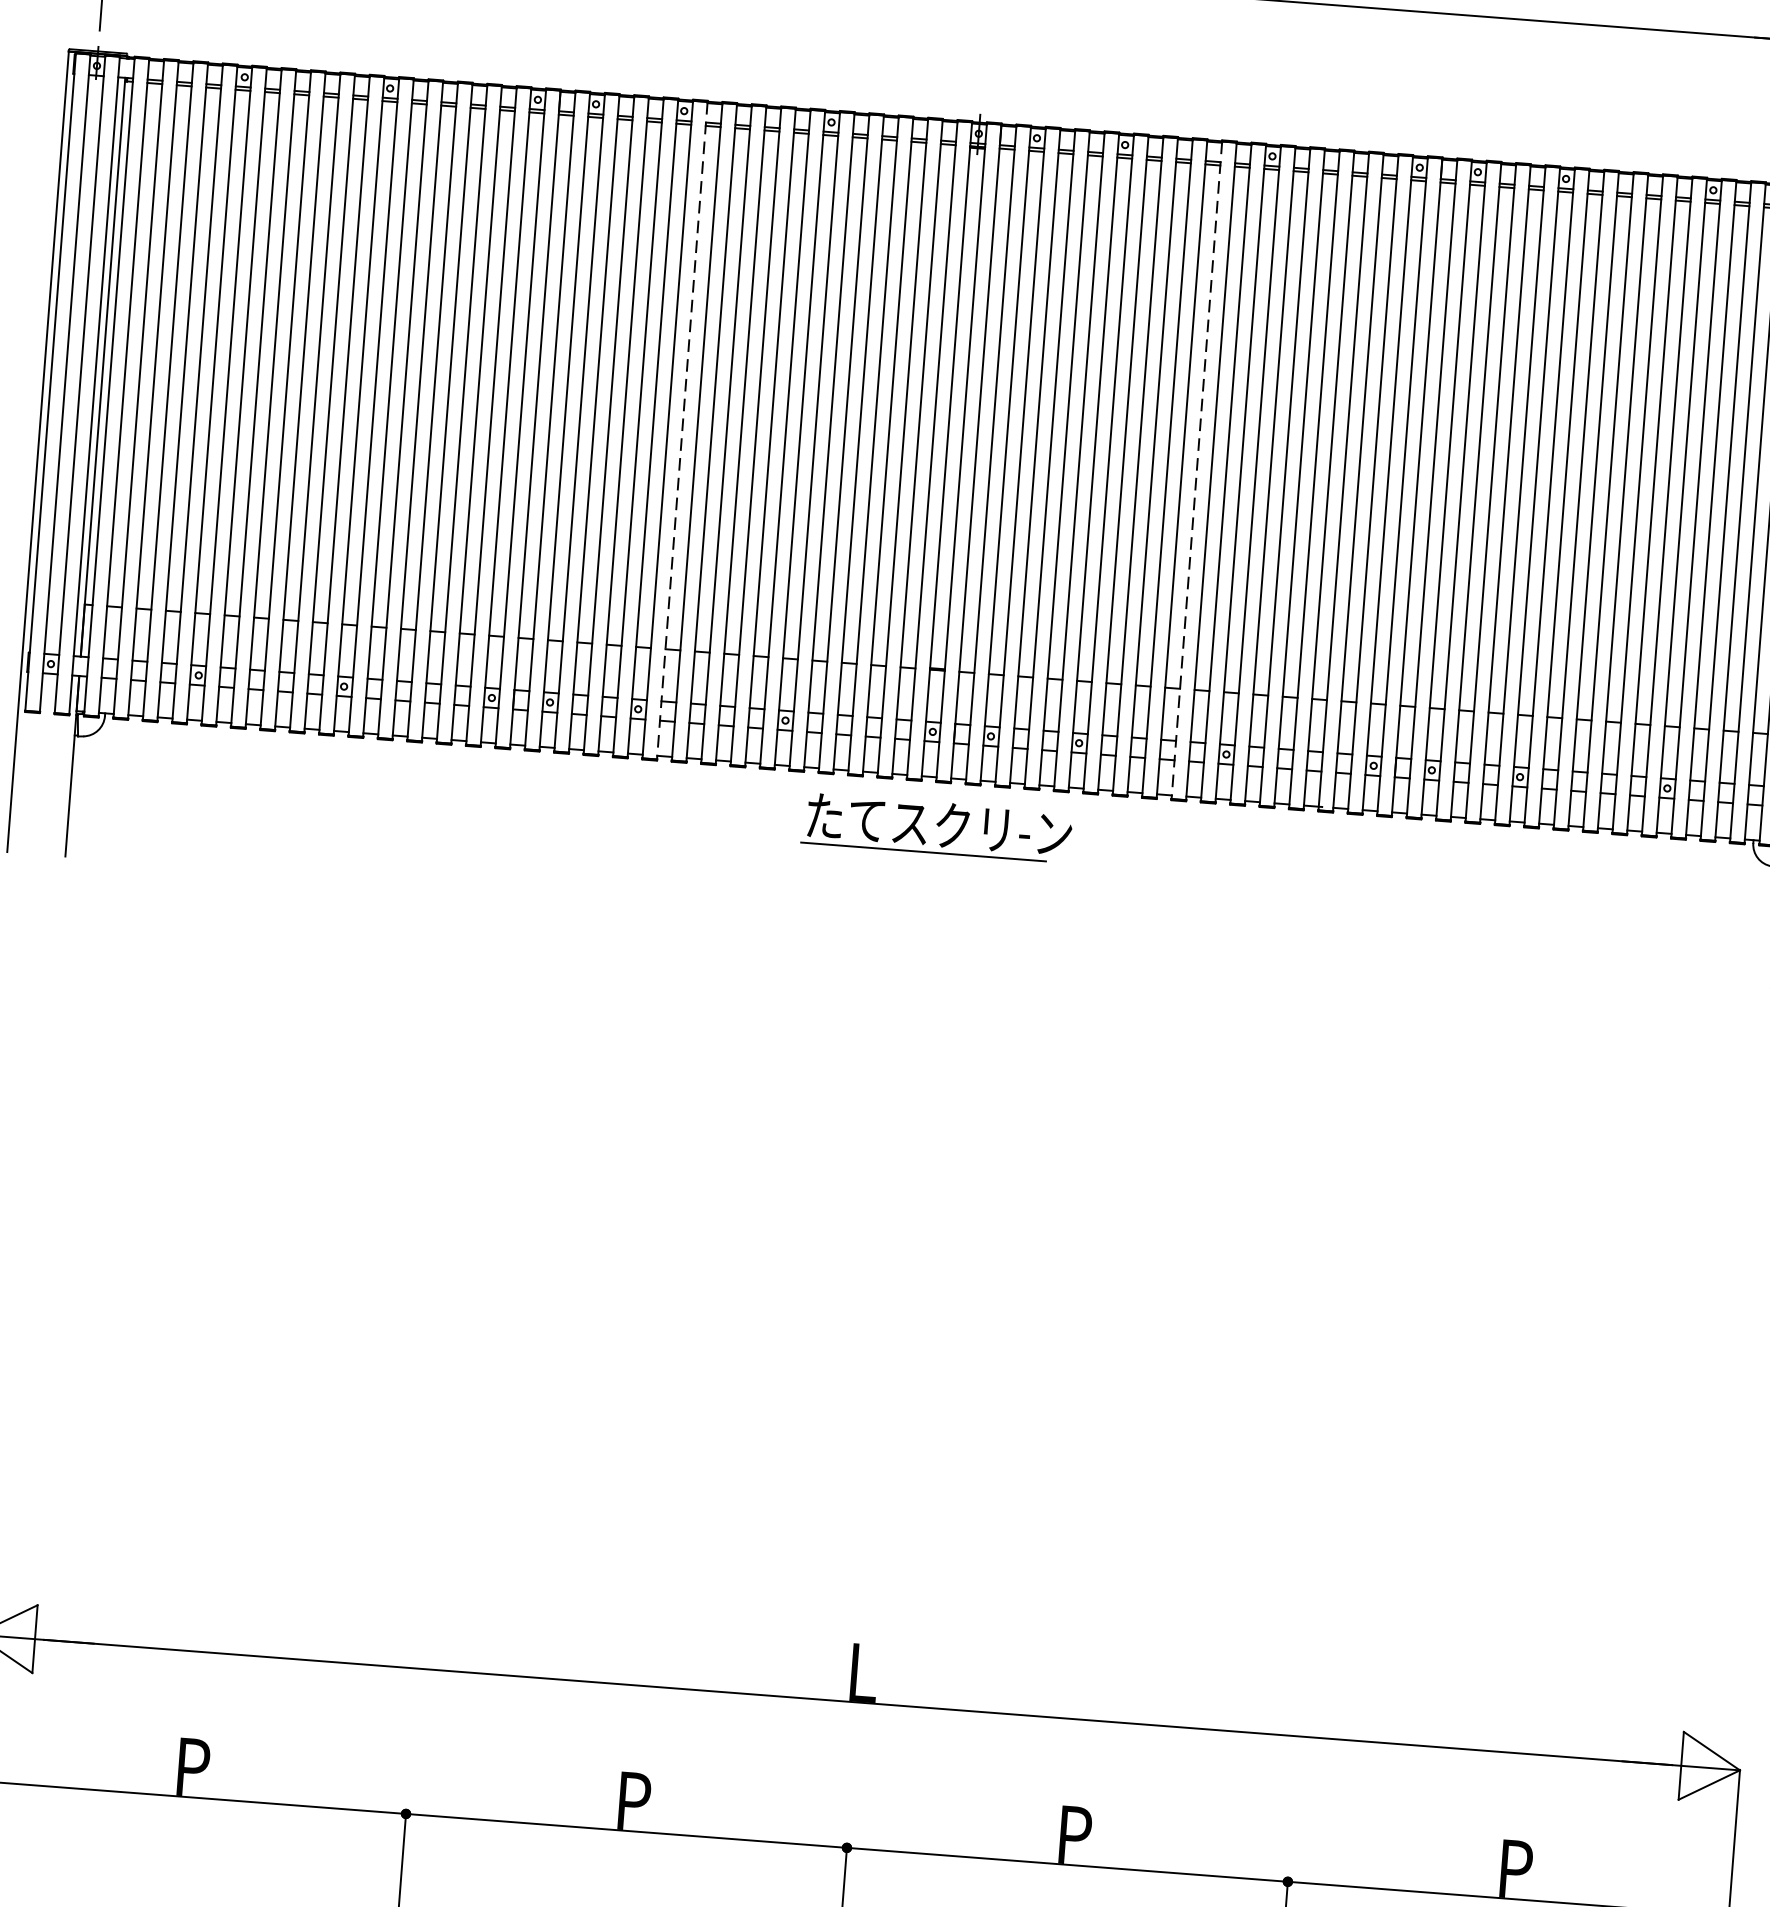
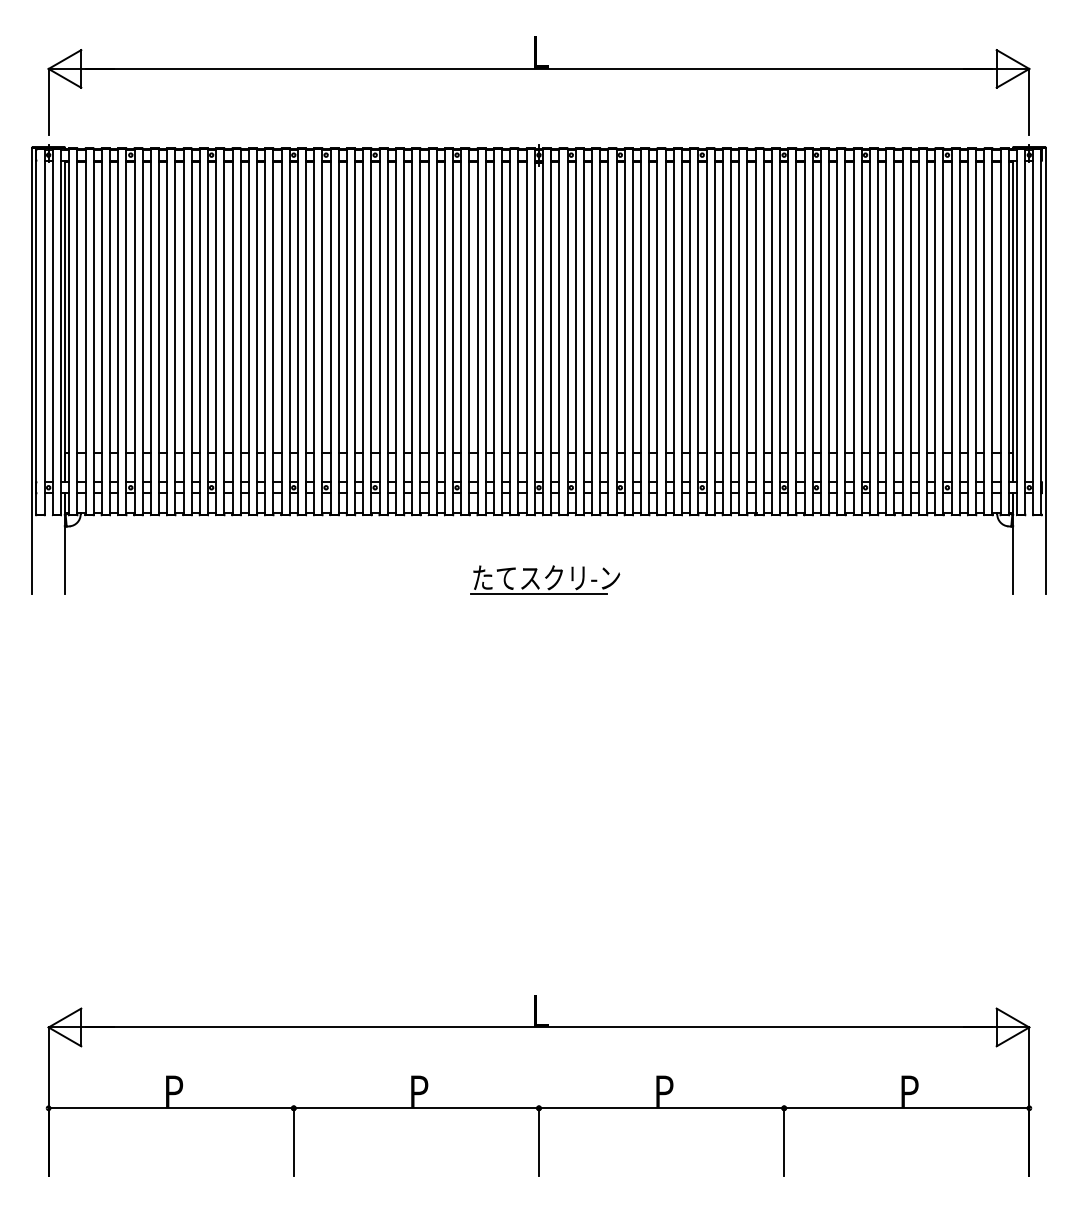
line: (681, 429) -> (387, 331), dashed -> solid
line: (1196, 469) -> (673, 331), dashed -> solid
part: (937, 827) -> (545, 579), moved

